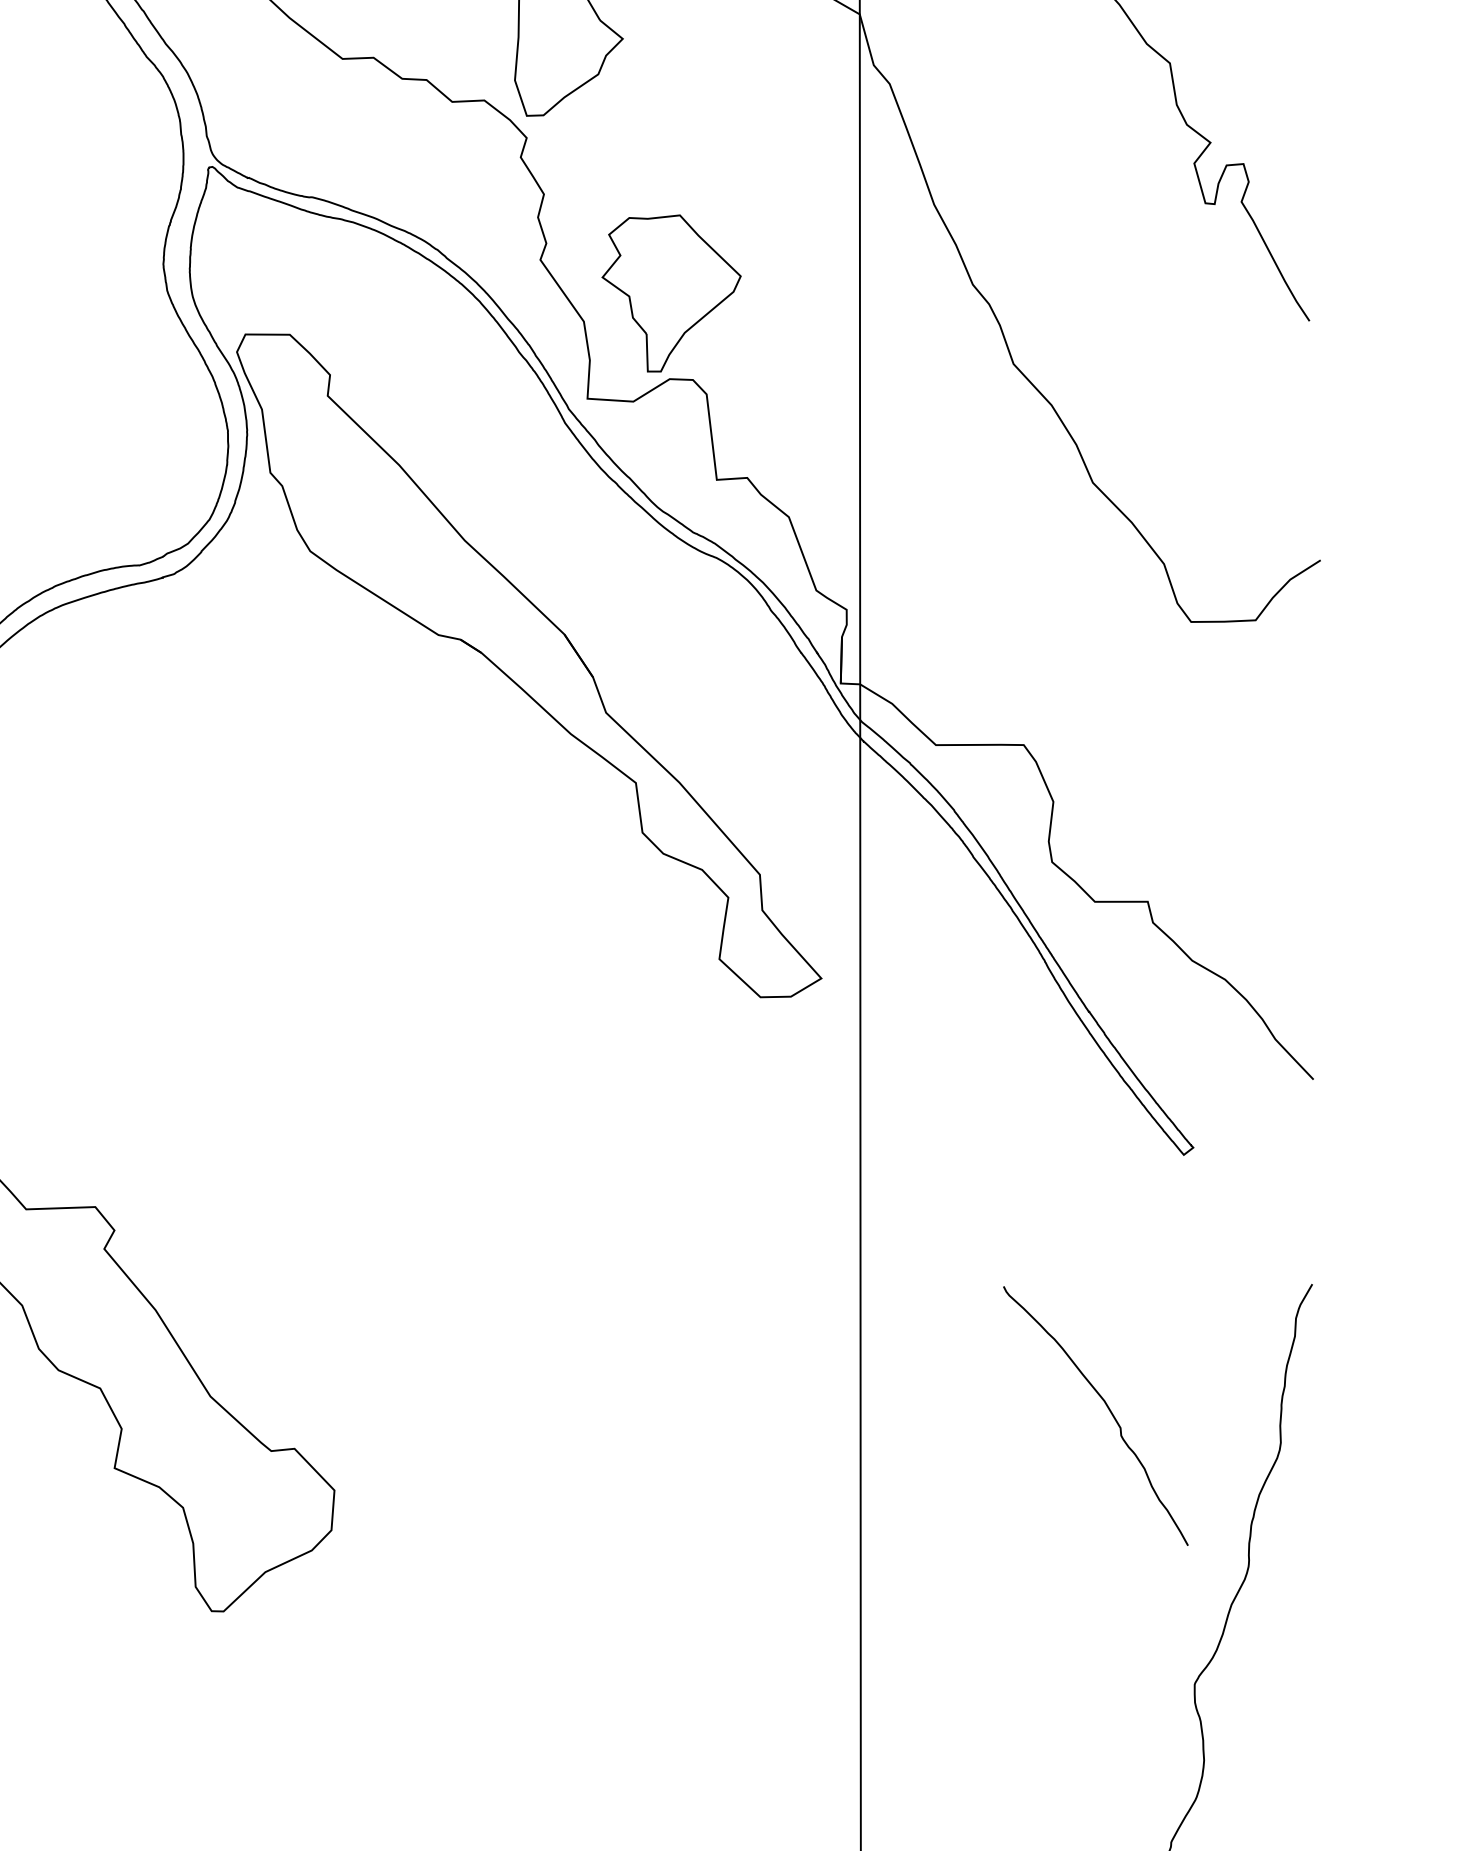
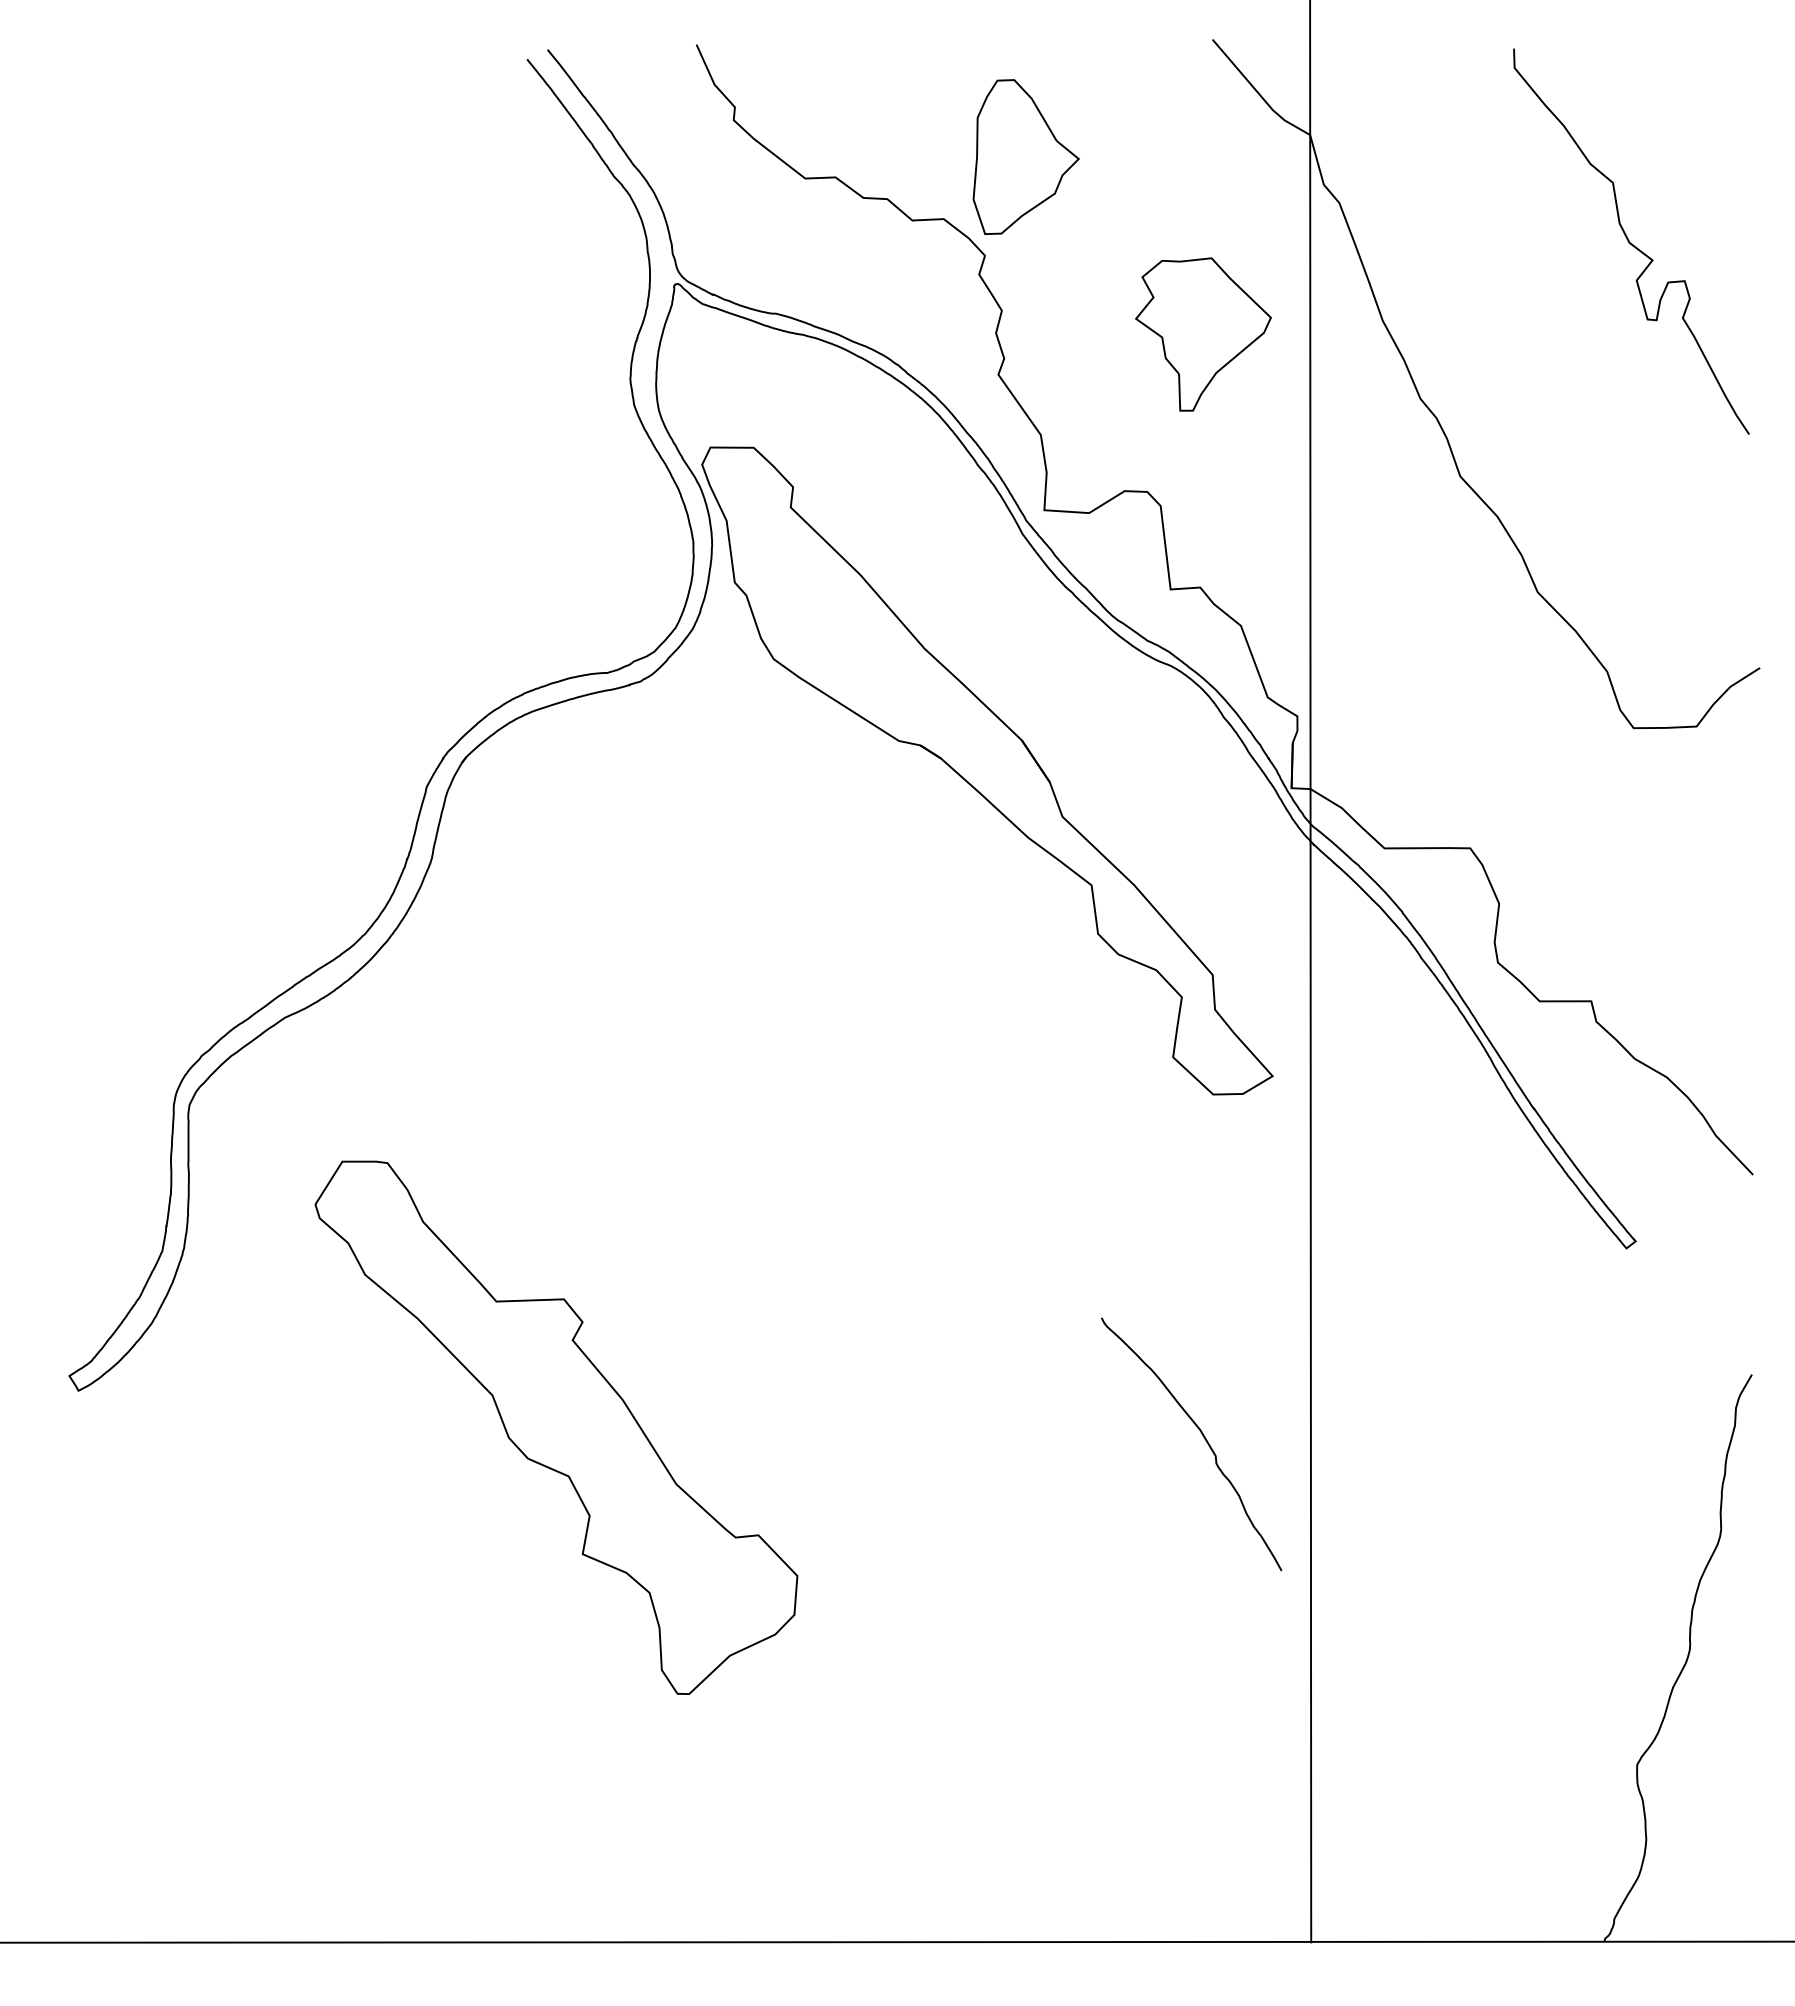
part: (671, 293) -> (1203, 334), moved
curve: (1108, 1409) -> (1203, 1437), moved

